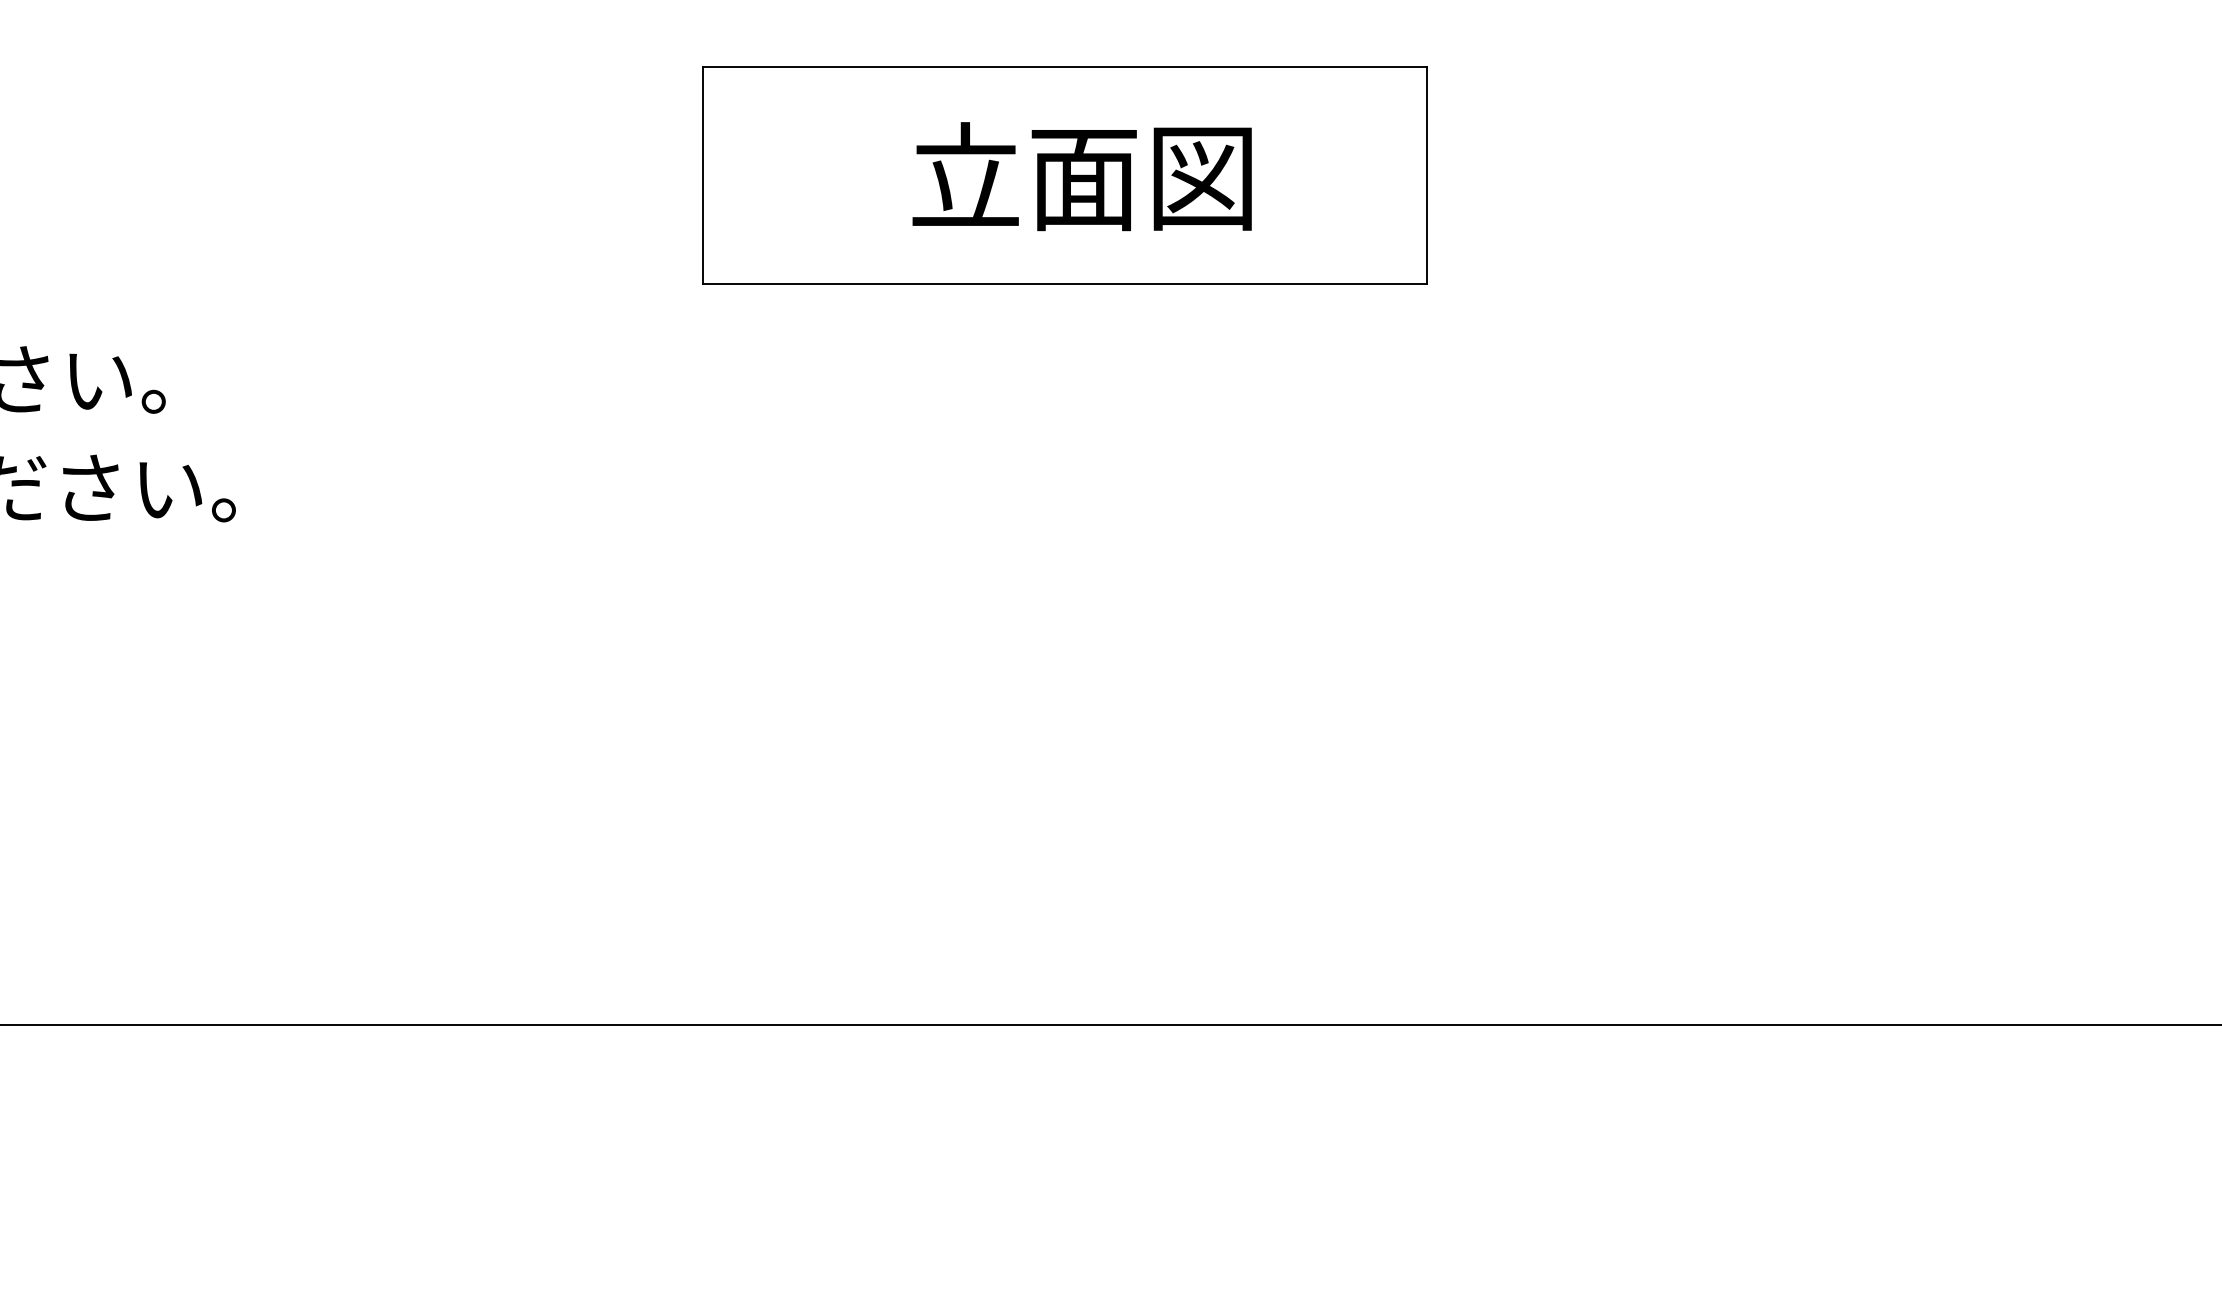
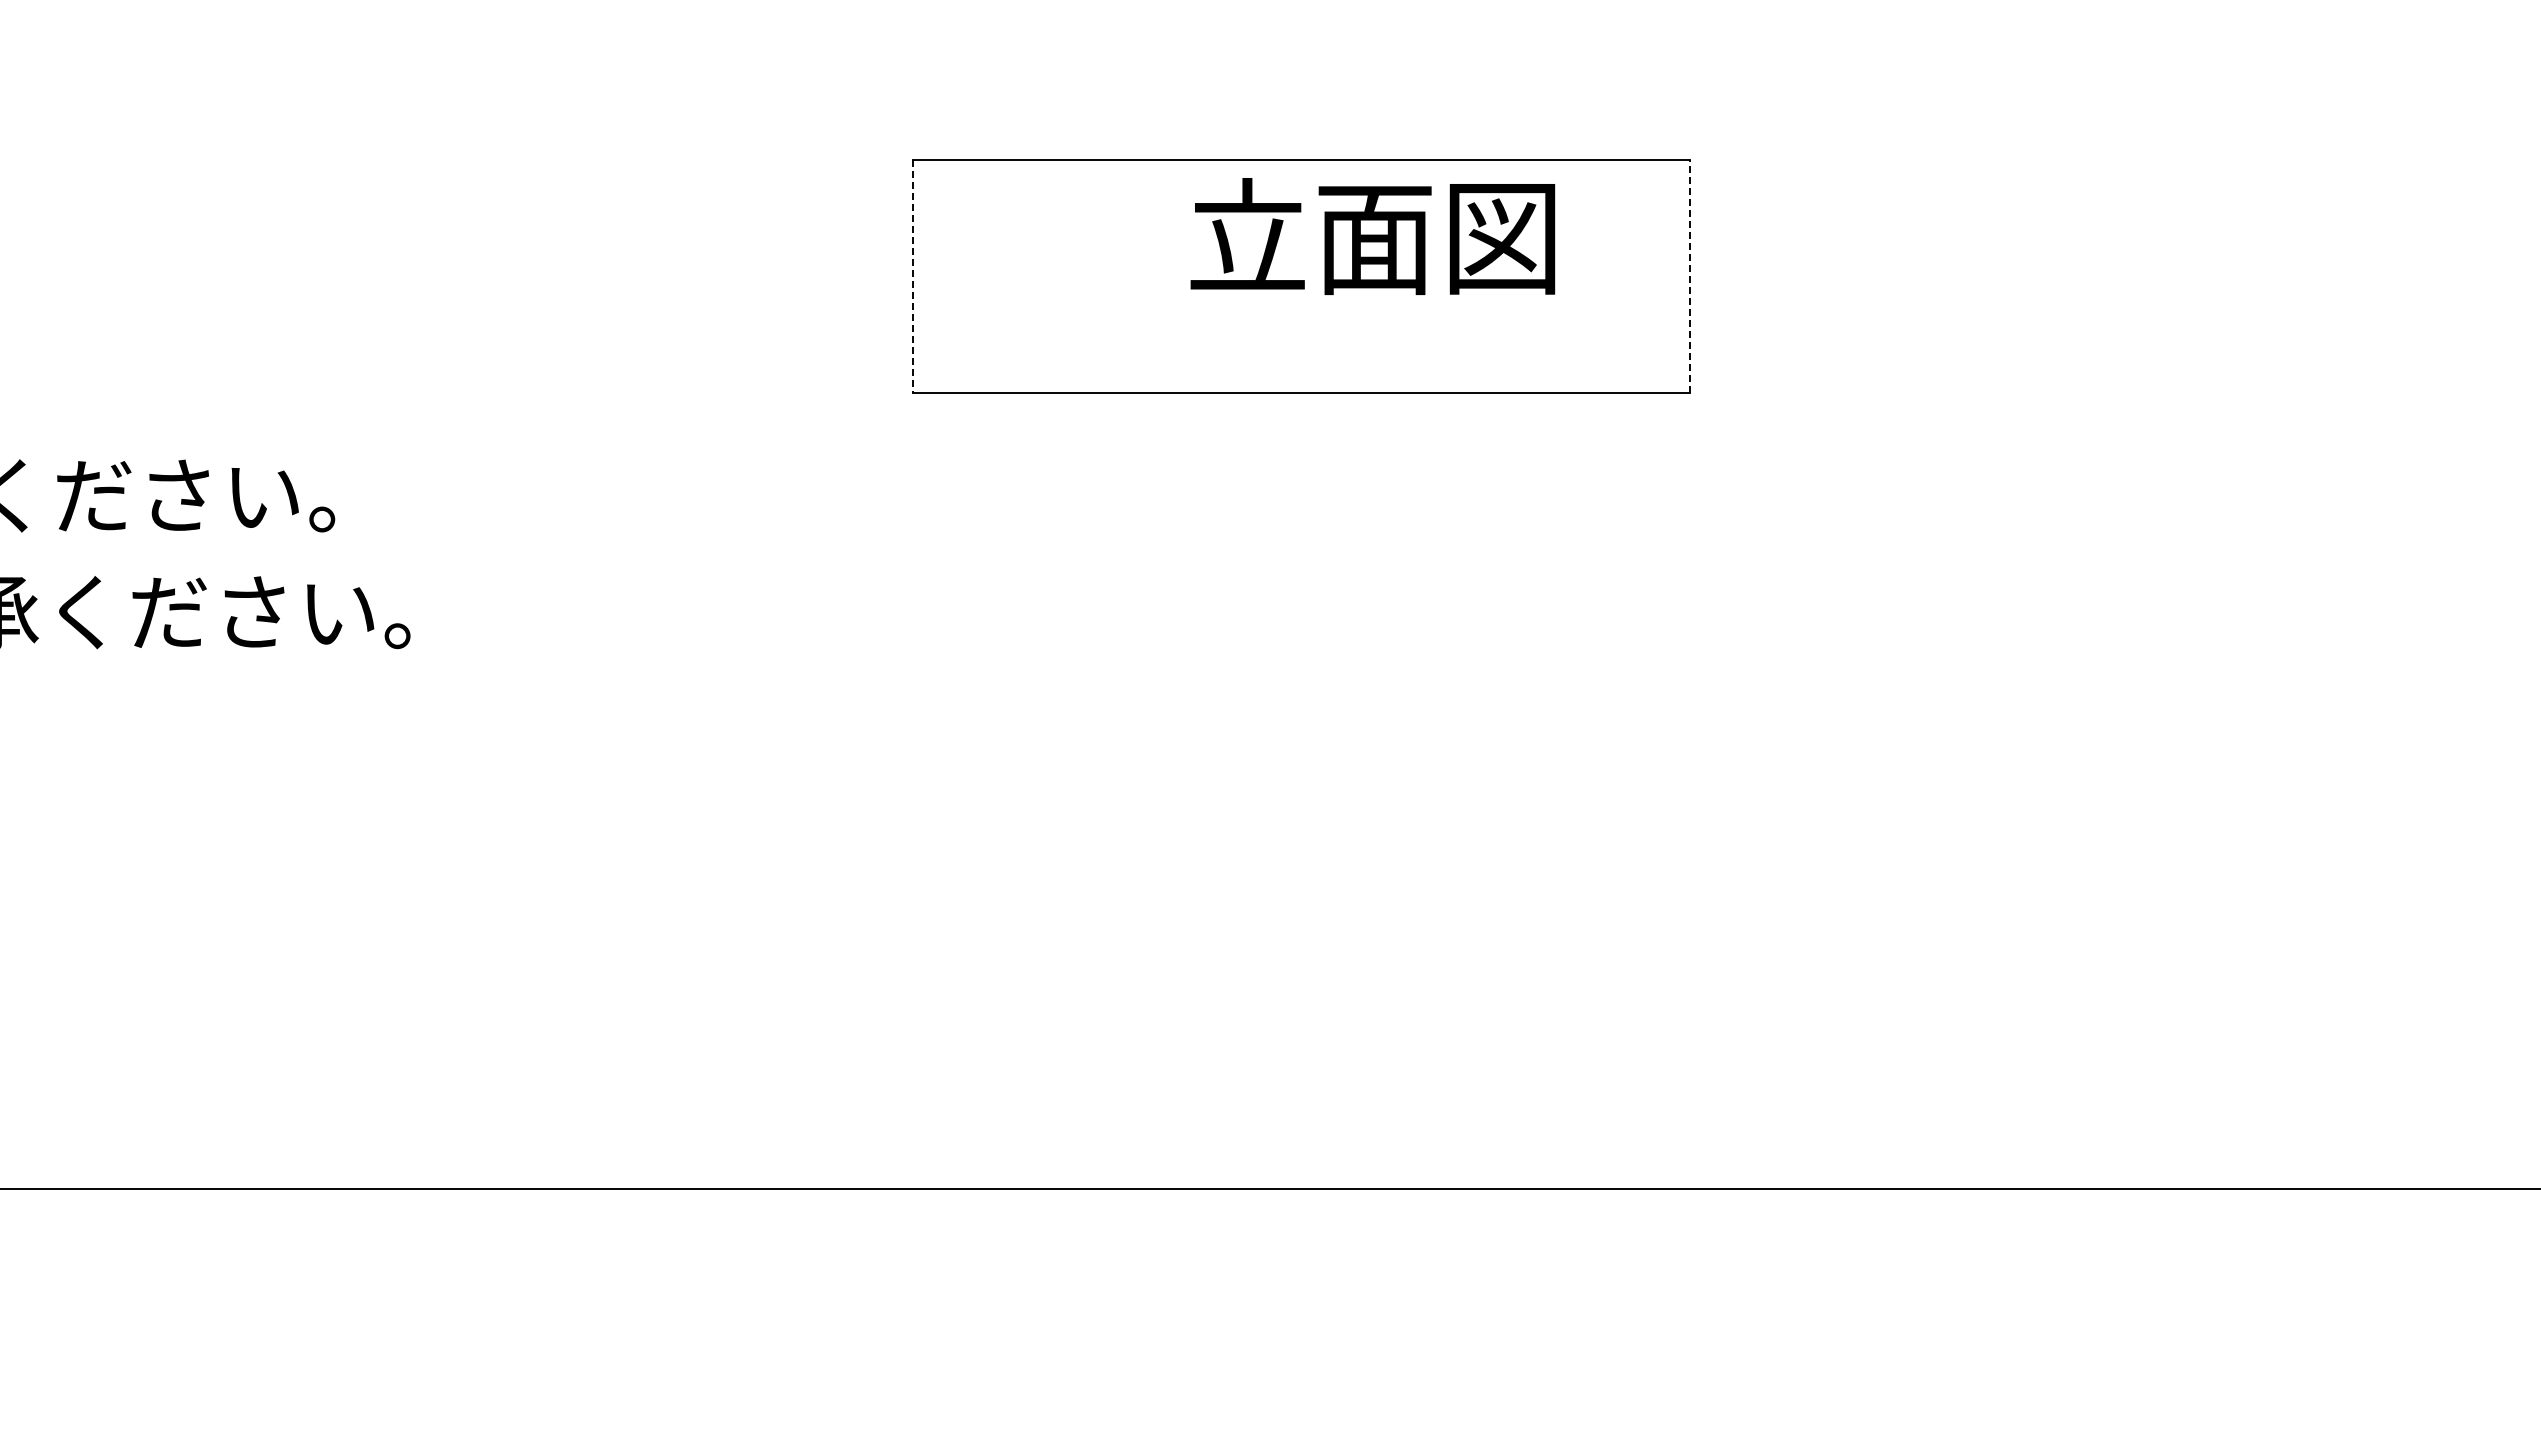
line: (703, 175) -> (912, 276), solid -> dashed
line: (1427, 175) -> (1690, 276), solid -> dashed
text: (1081, 176) -> (1372, 236), moved

